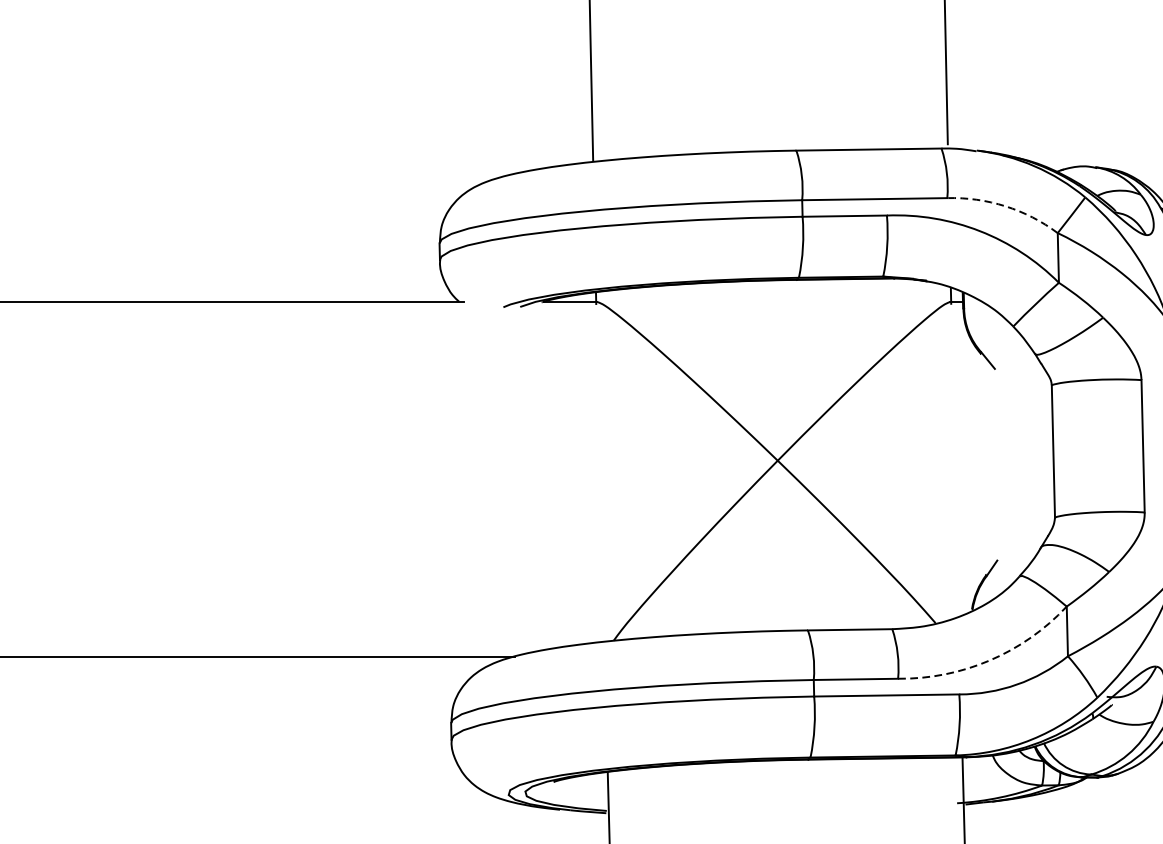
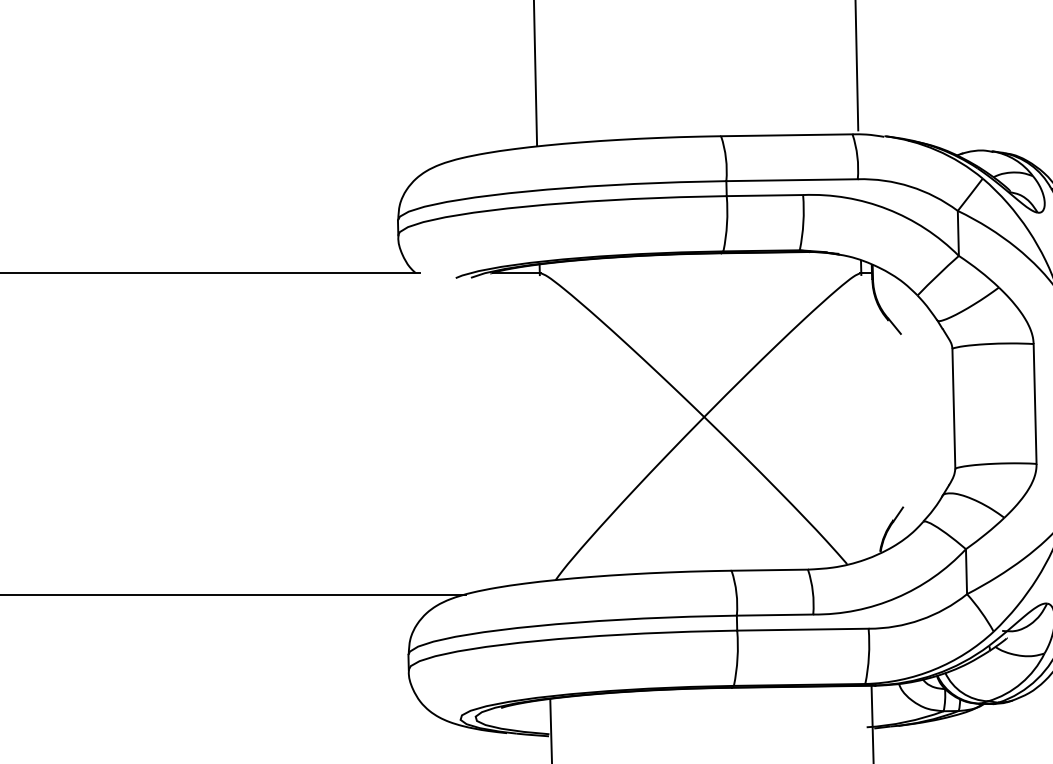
arc: (1005, 206) -> (910, 186), dashed -> solid
arc: (990, 659) -> (896, 597), dashed -> solid

